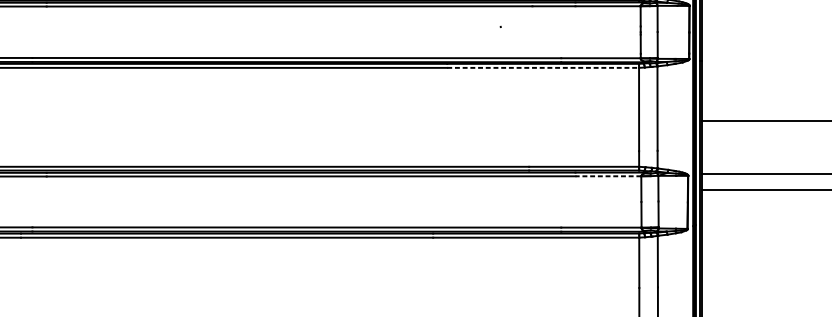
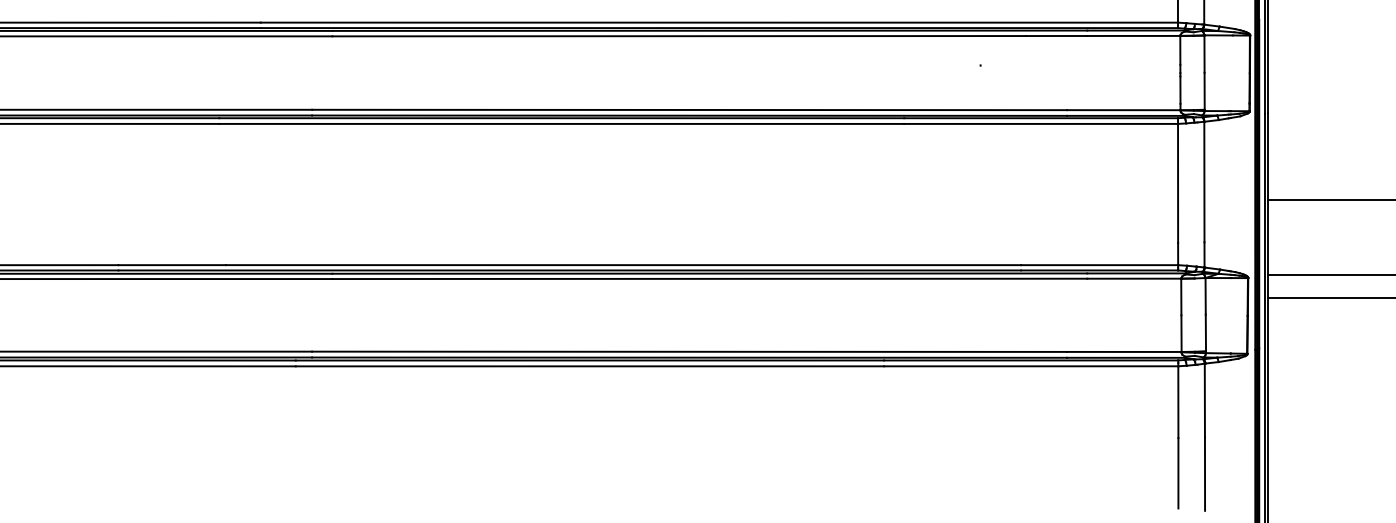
line: (543, 67) -> (1041, 123), dashed -> solid
line: (608, 176) -> (1134, 278), dashed -> solid

